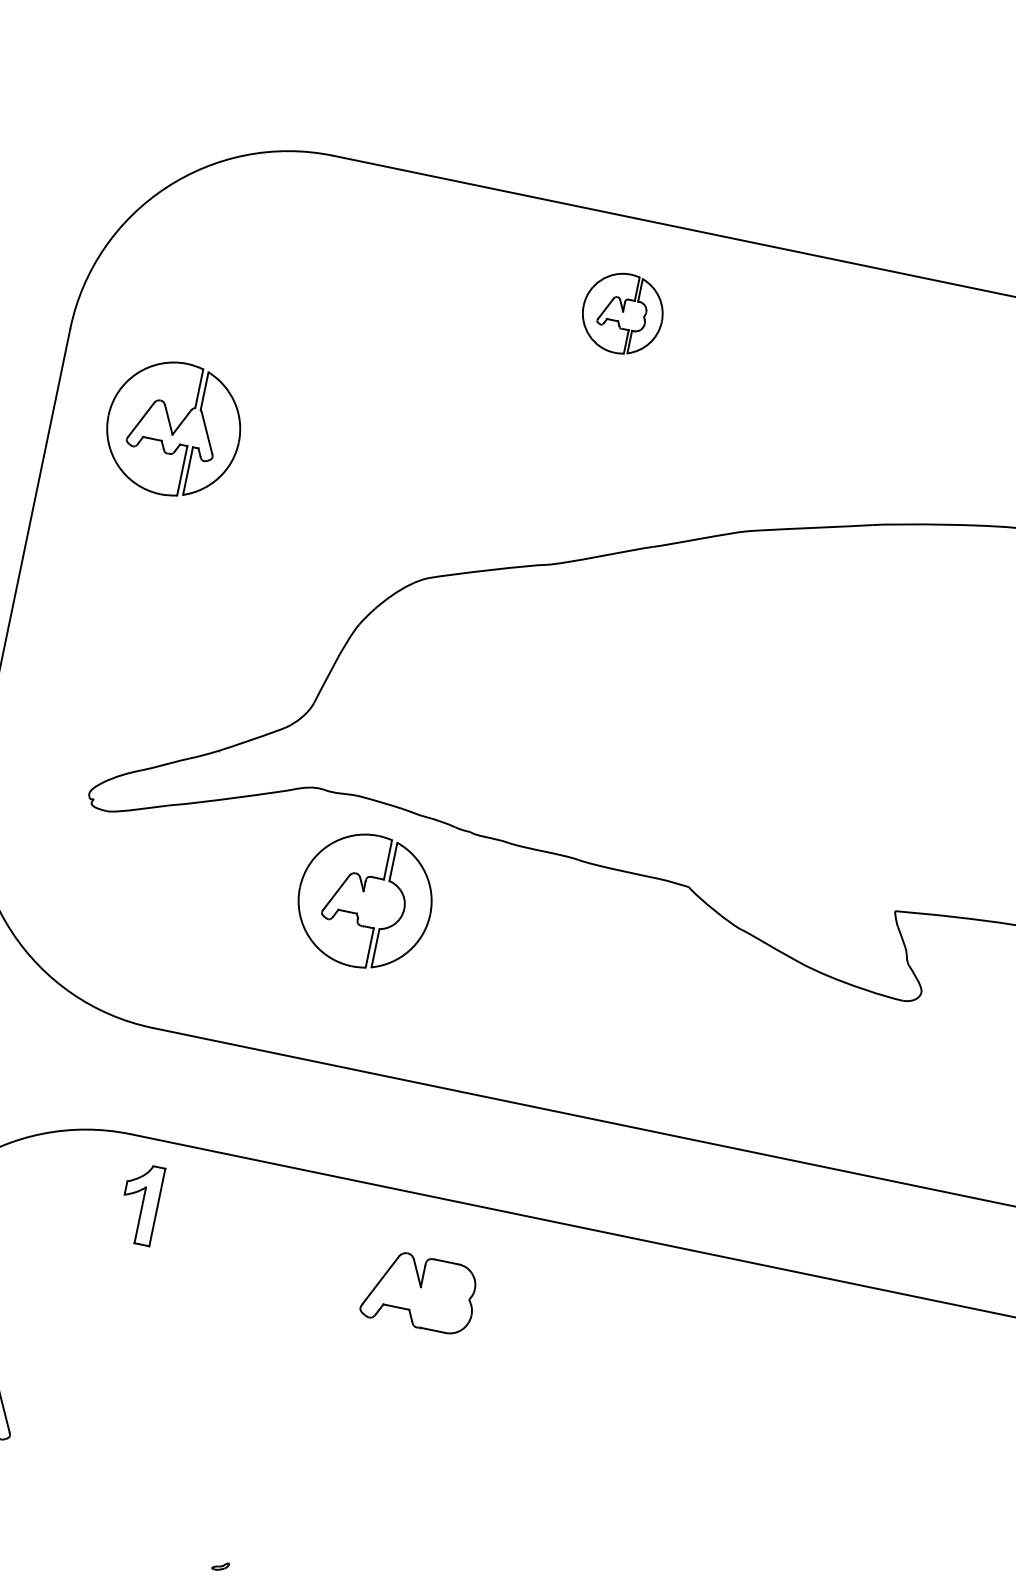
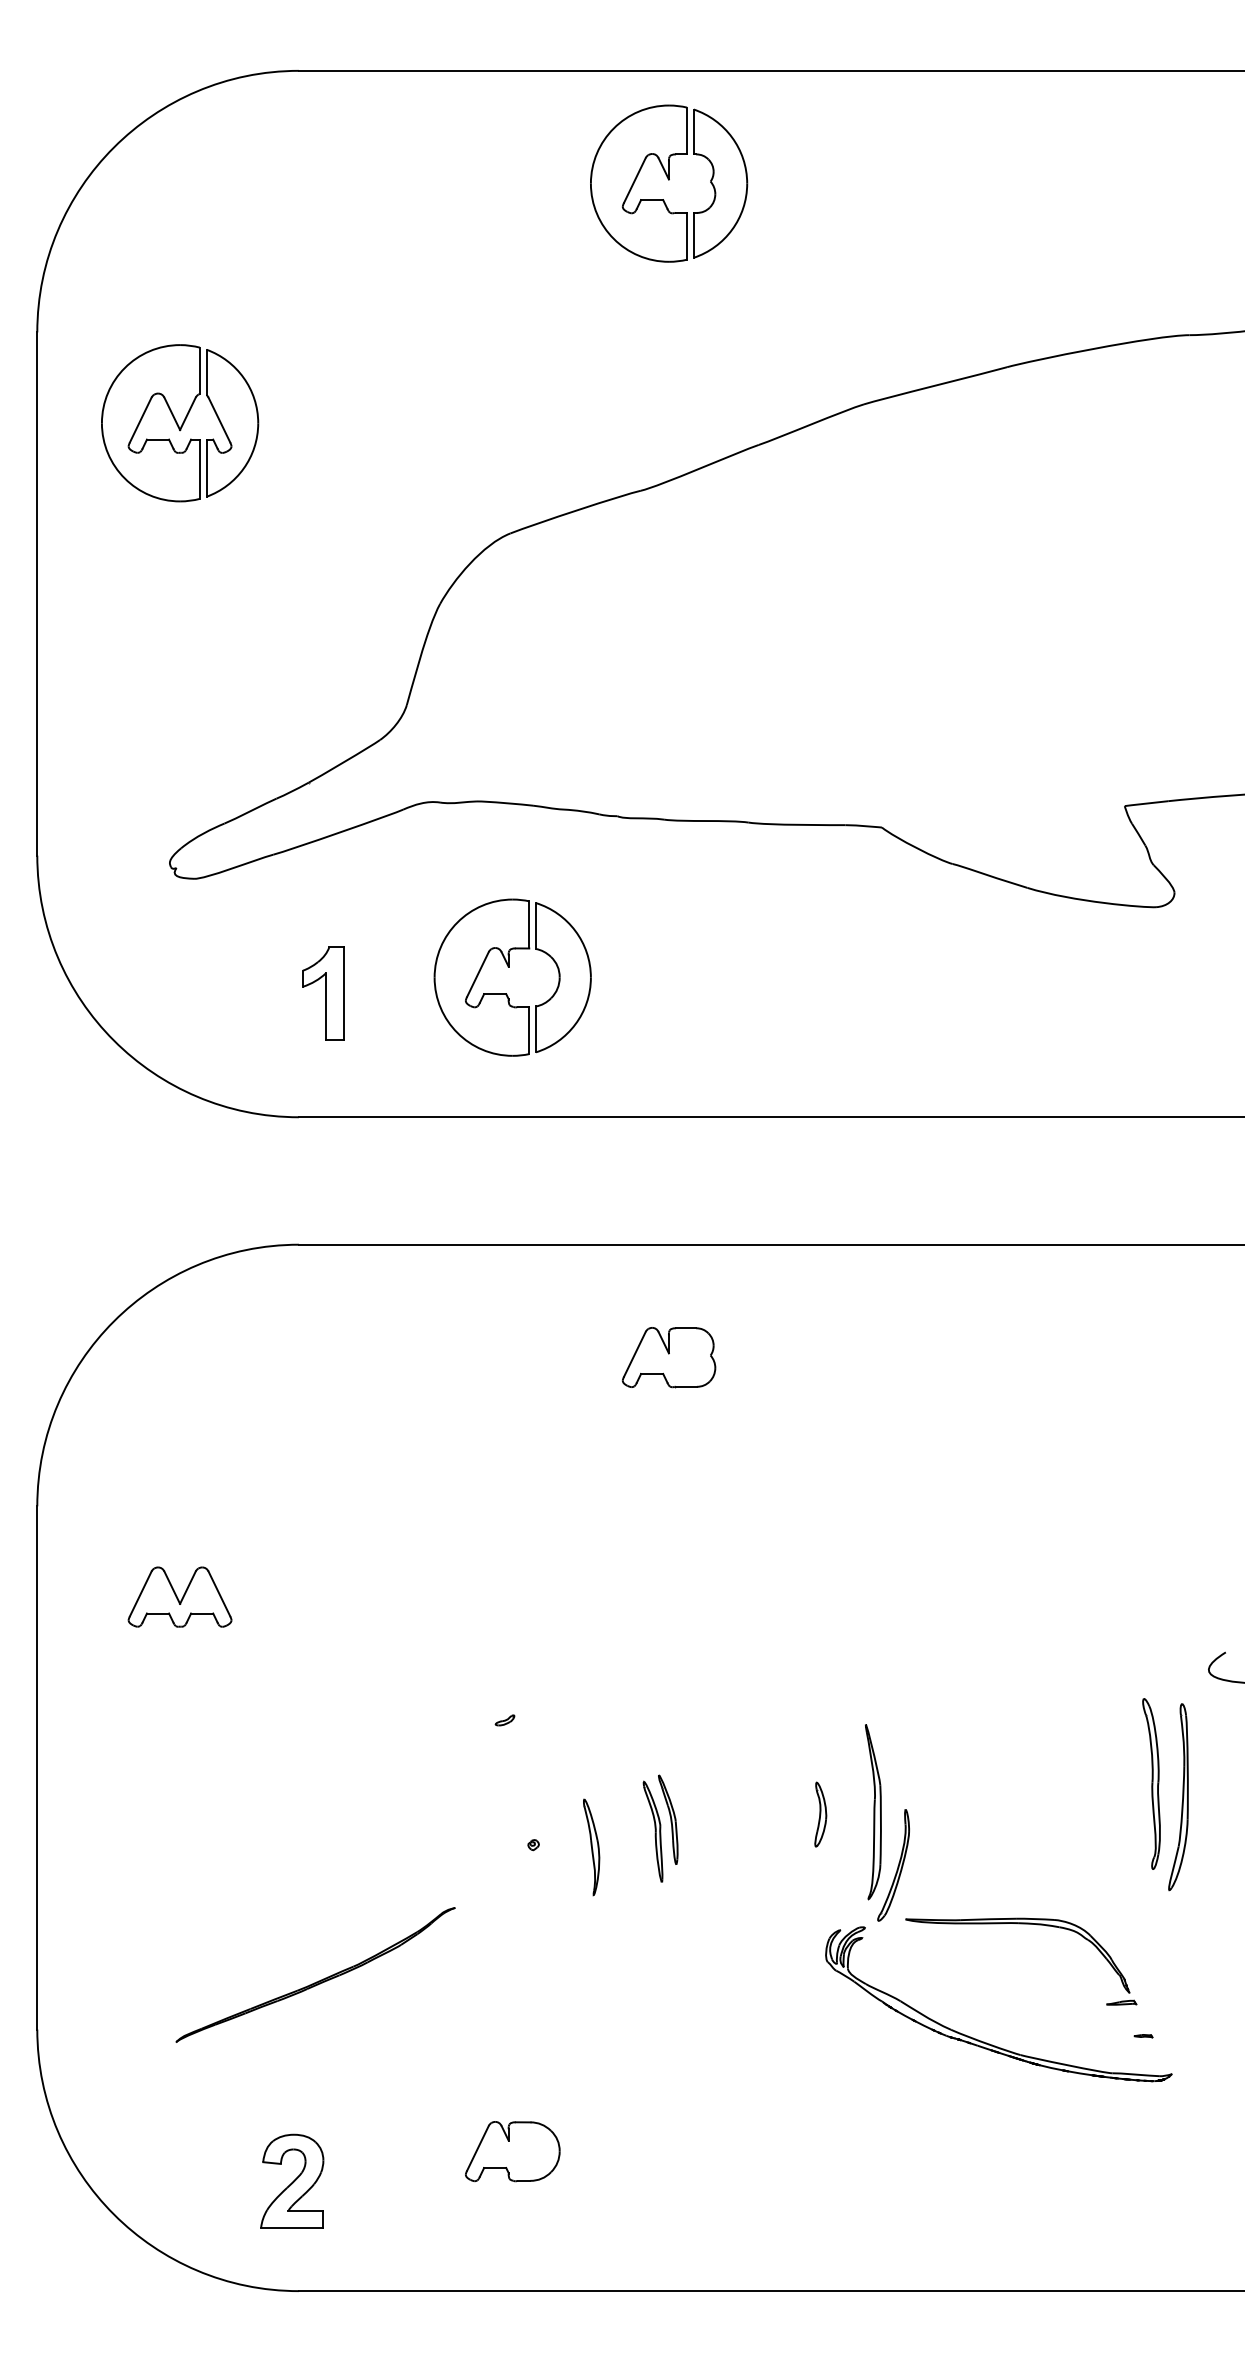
part: (623, 313) -> (669, 183), size x1.67
part: (364, 892) -> (509, 967), moved
part: (140, 1203) -> (323, 993), moved
part: (419, 1292) -> (668, 1357), size x0.71

